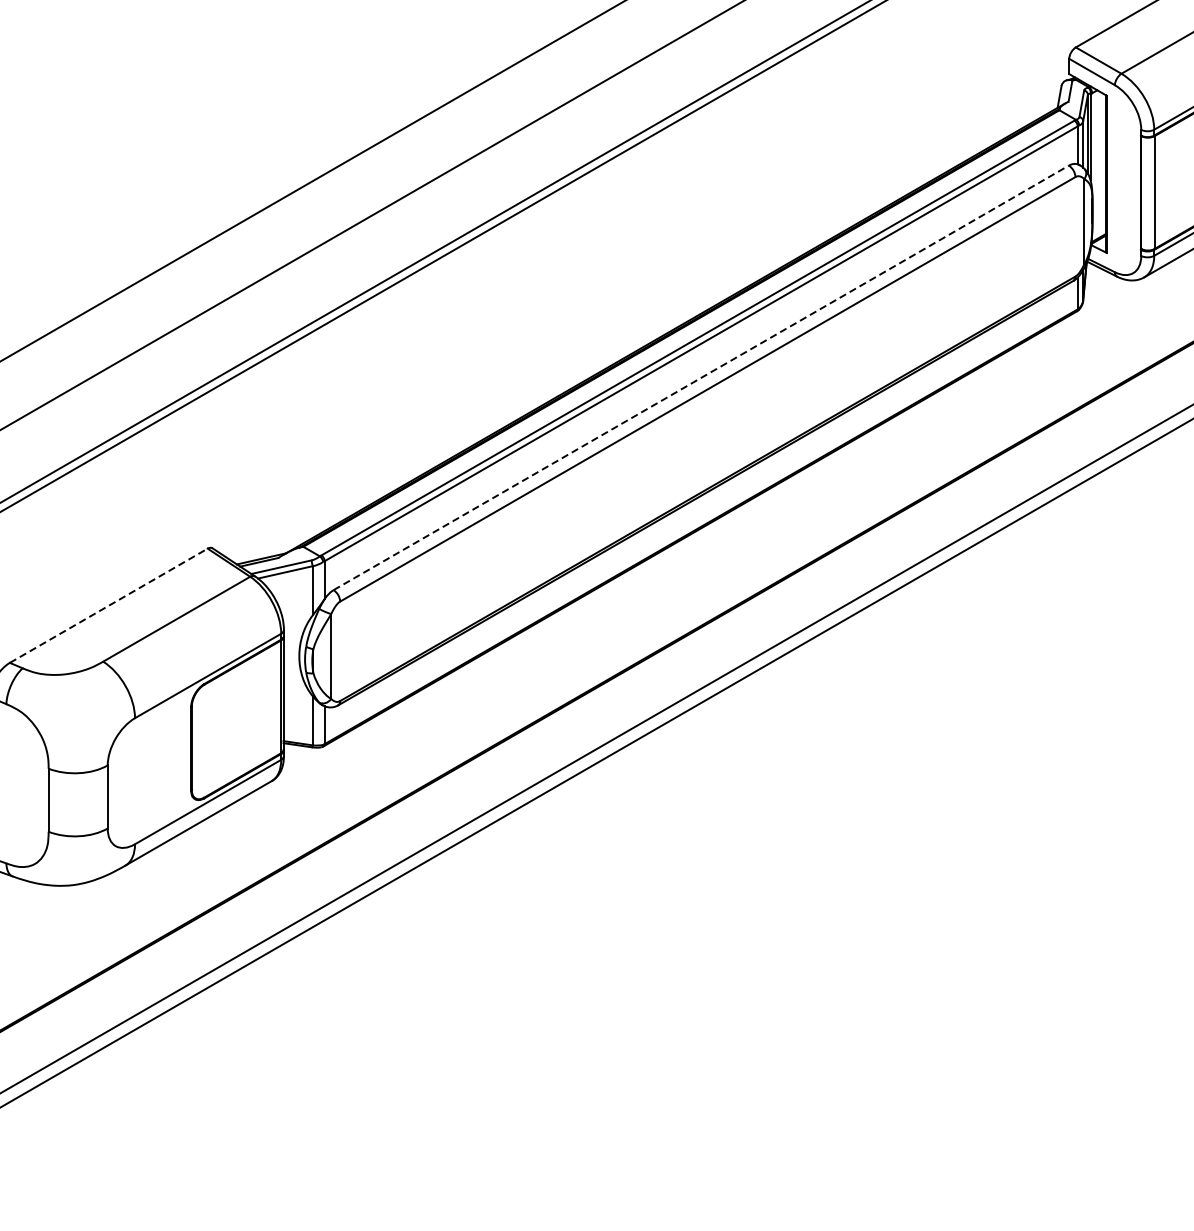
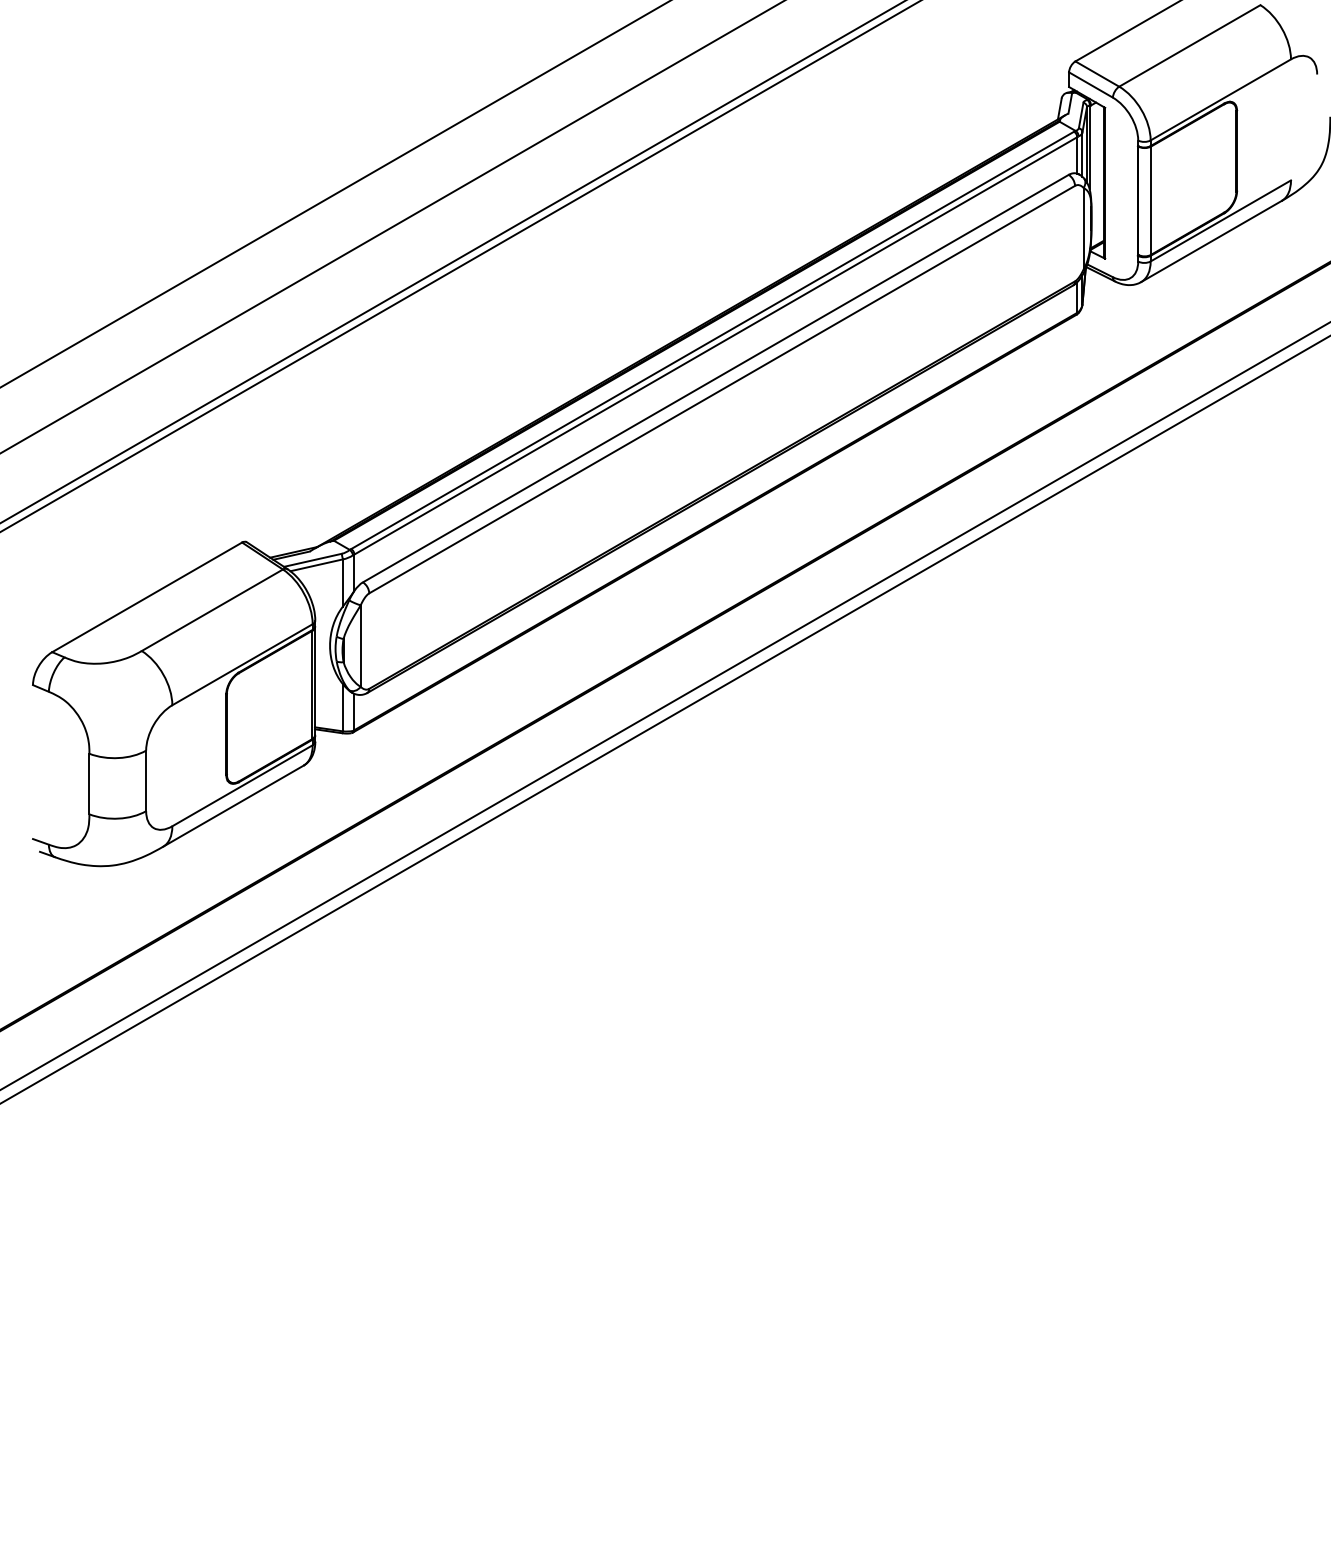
line: (701, 377) -> (716, 378), dashed -> solid
line: (109, 605) -> (147, 597), dashed -> solid

